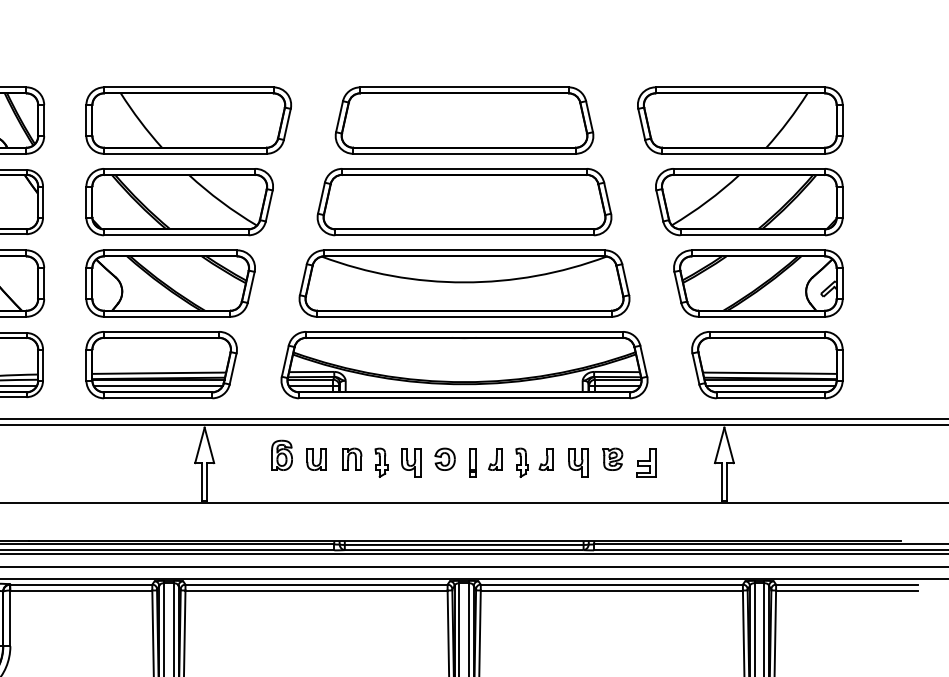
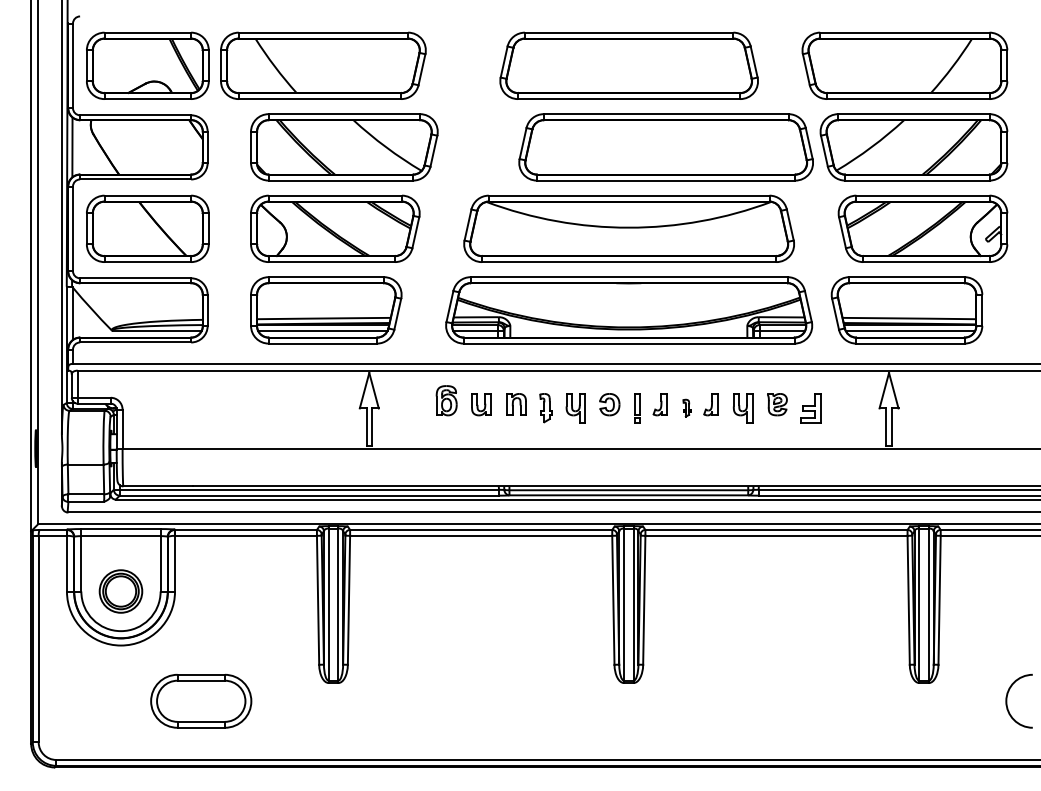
part: (188, 120) -> (323, 65), moved
part: (463, 202) -> (665, 147), moved
part: (766, 365) -> (906, 310), moved
part: (521, 463) -> (686, 408), size x0.6

